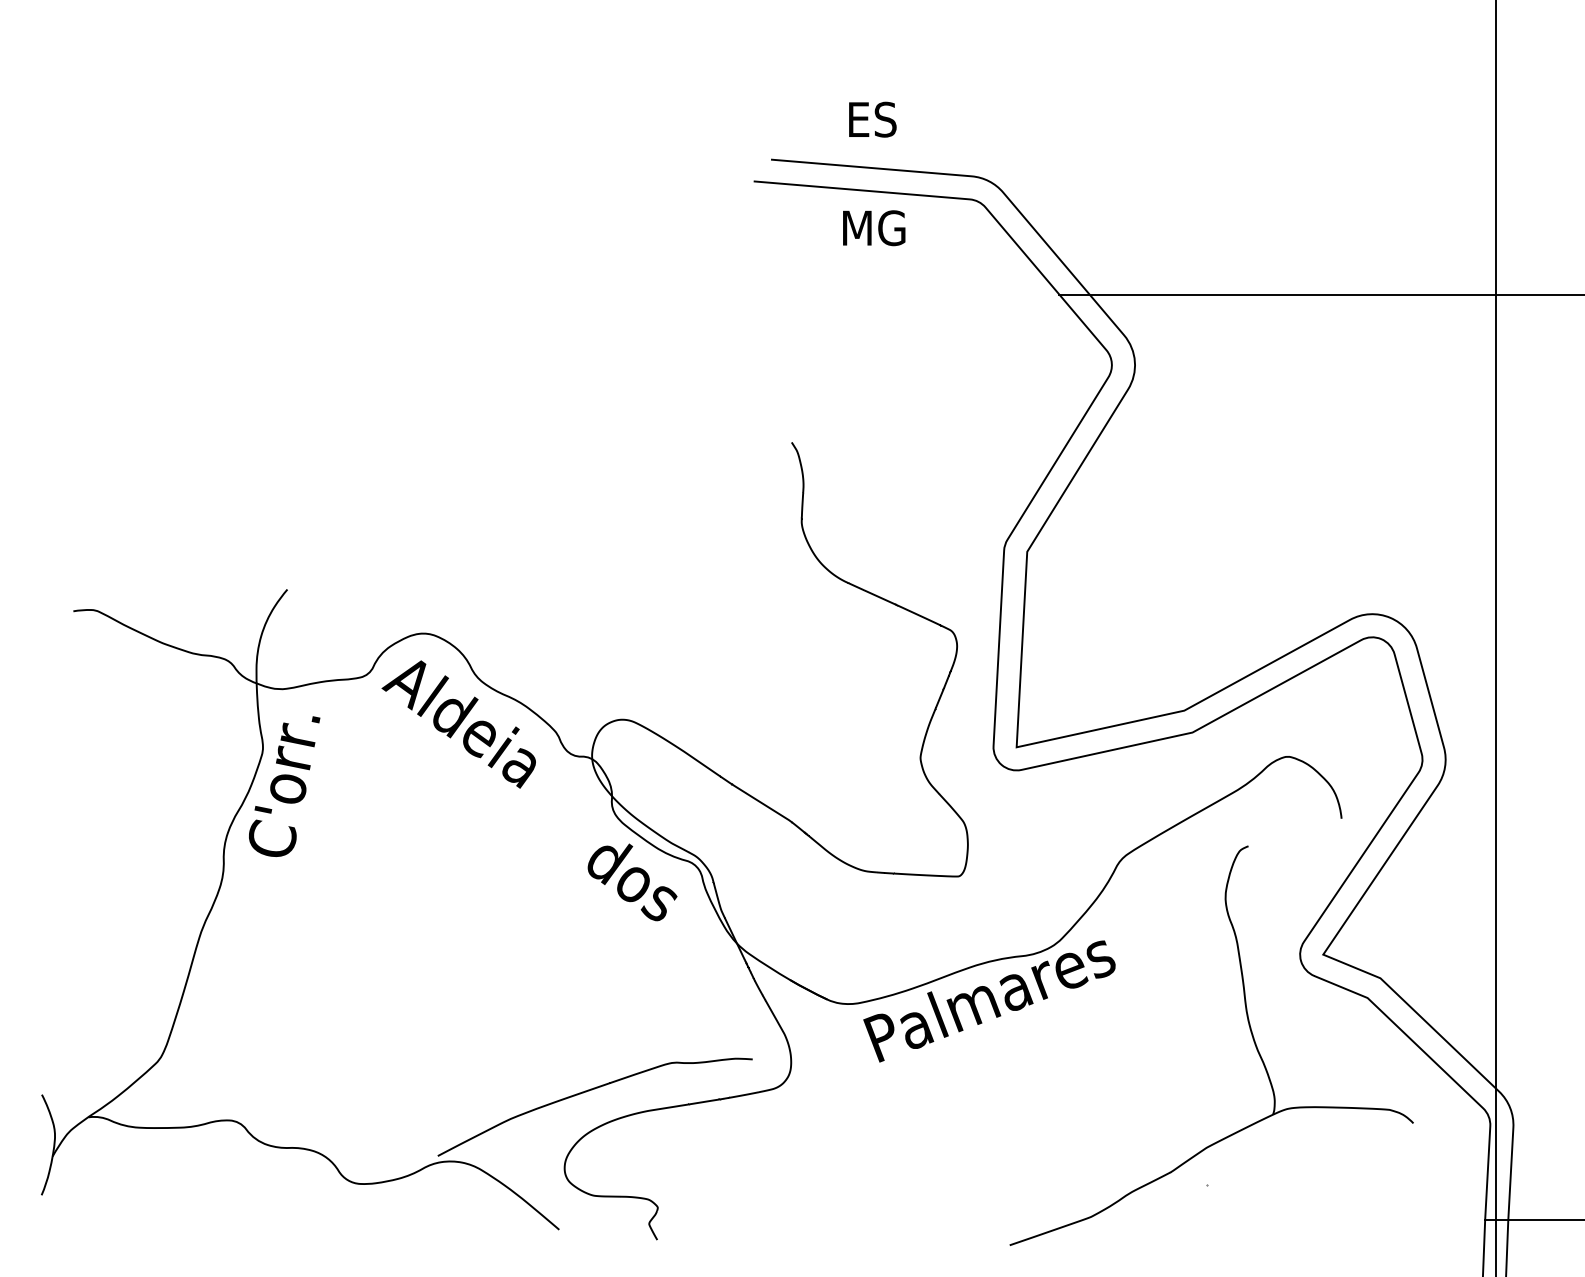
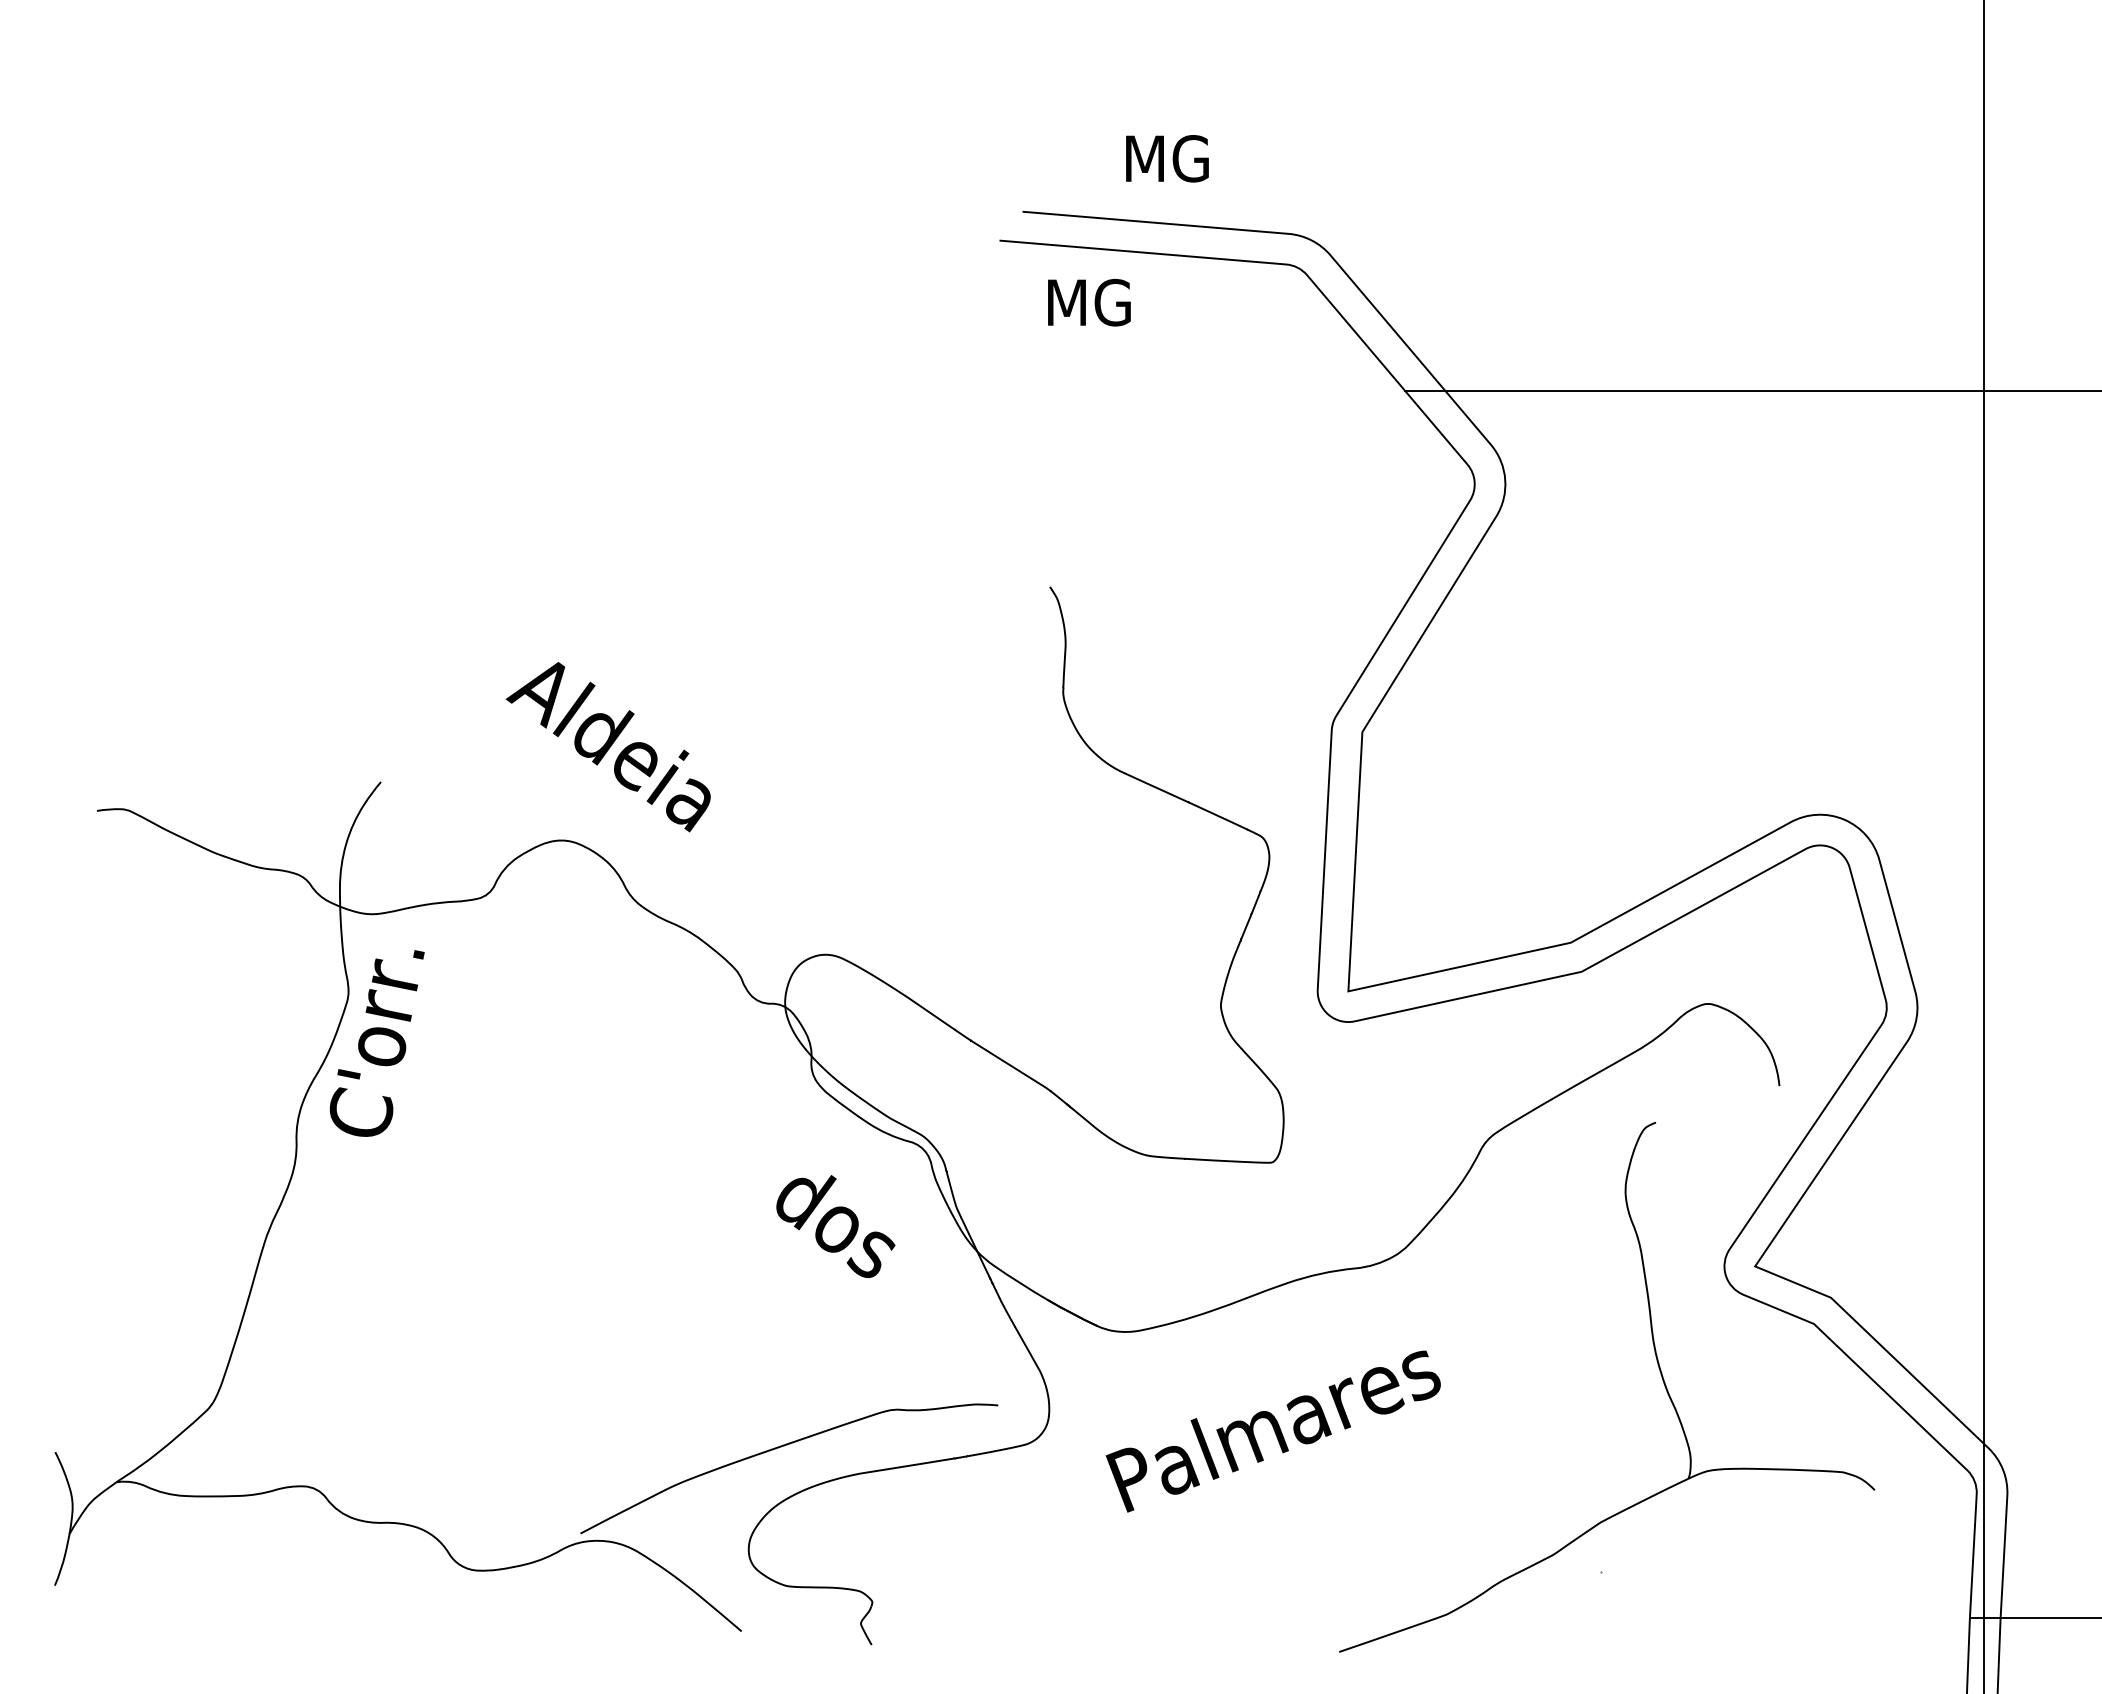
text: (881, 119) -> (1169, 158), ES -> MG
text: (874, 228) -> (1089, 302), moved
text: (458, 724) -> (607, 747), moved
text: (632, 882) -> (835, 1226), moved
text: (988, 1001) -> (1272, 1431), moved

